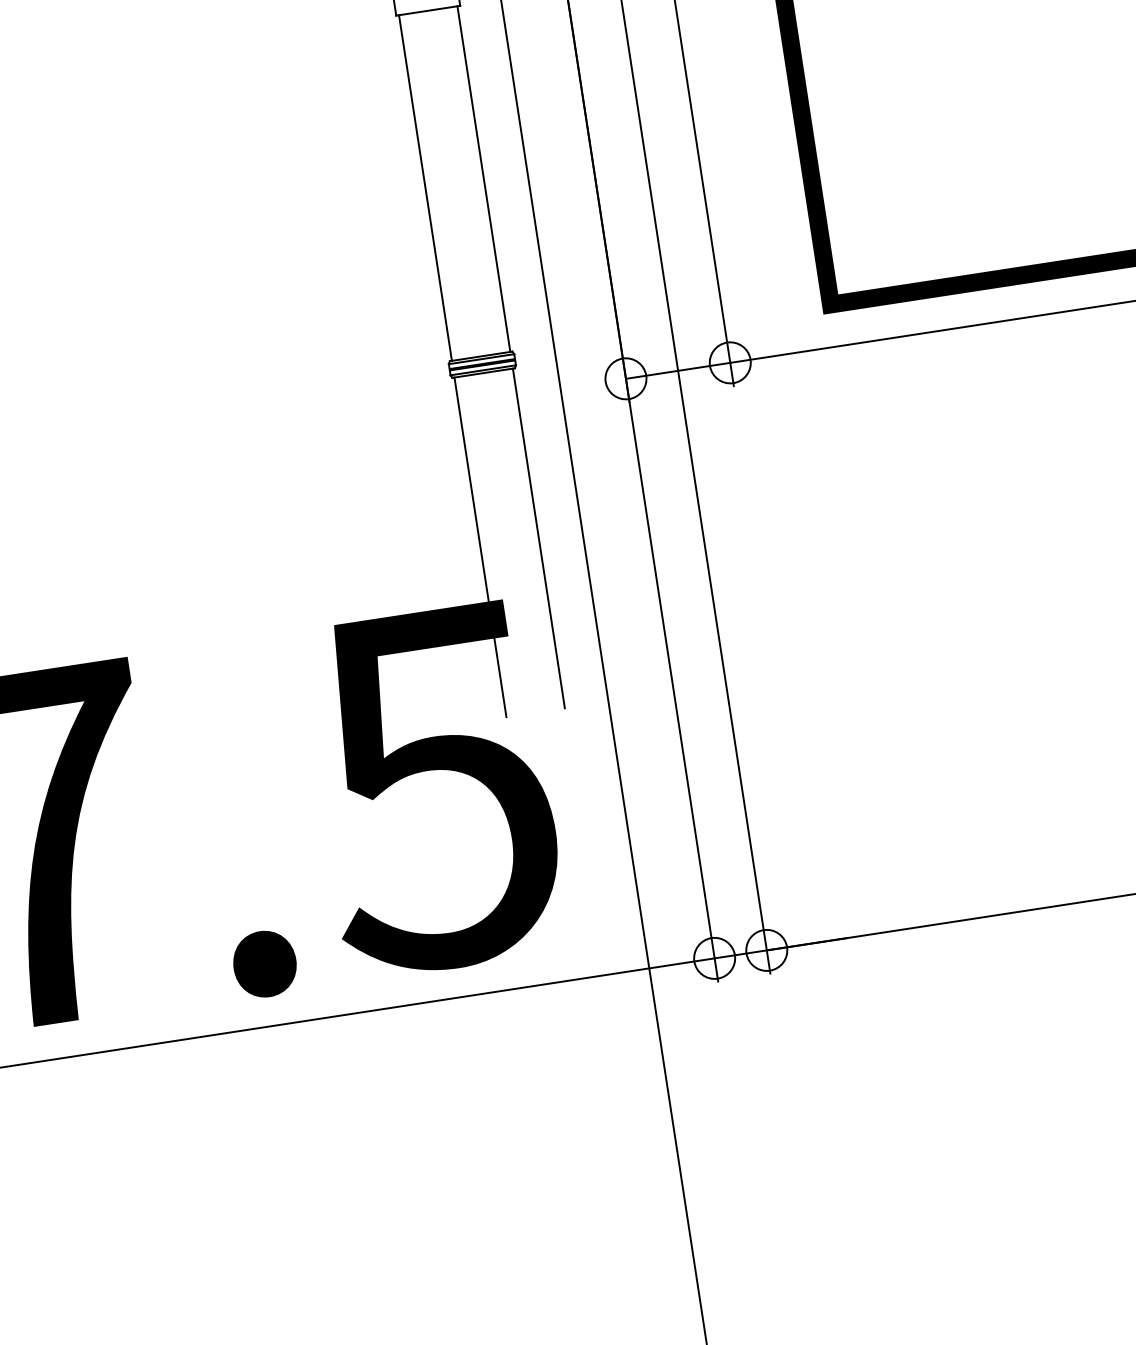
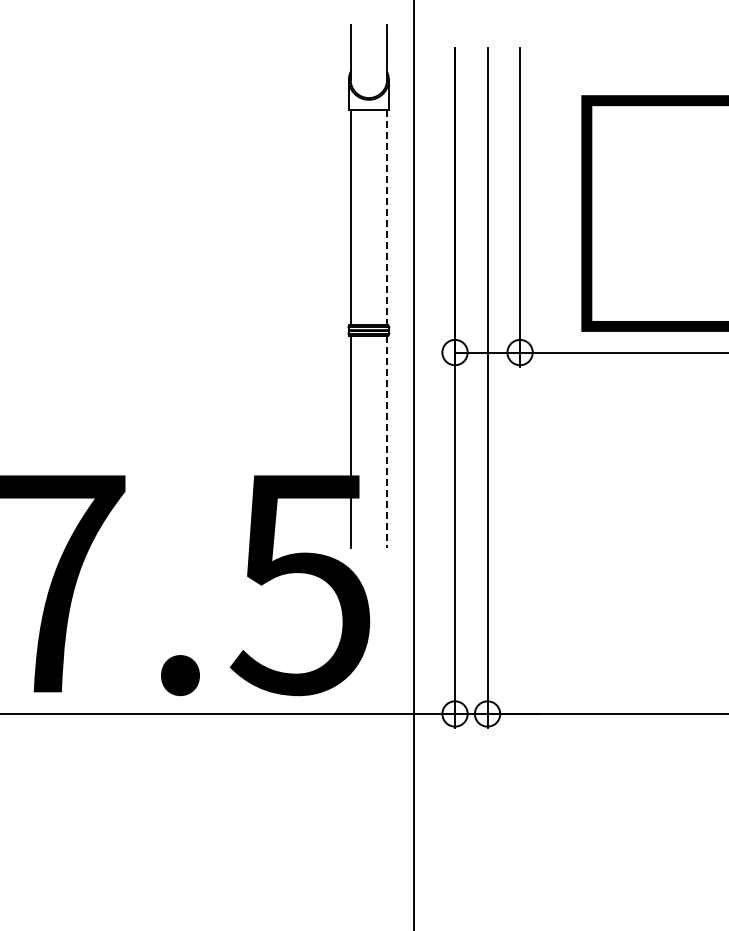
line: (484, 178) -> (387, 217), solid -> dashed
line: (539, 538) -> (387, 441), solid -> dashed

